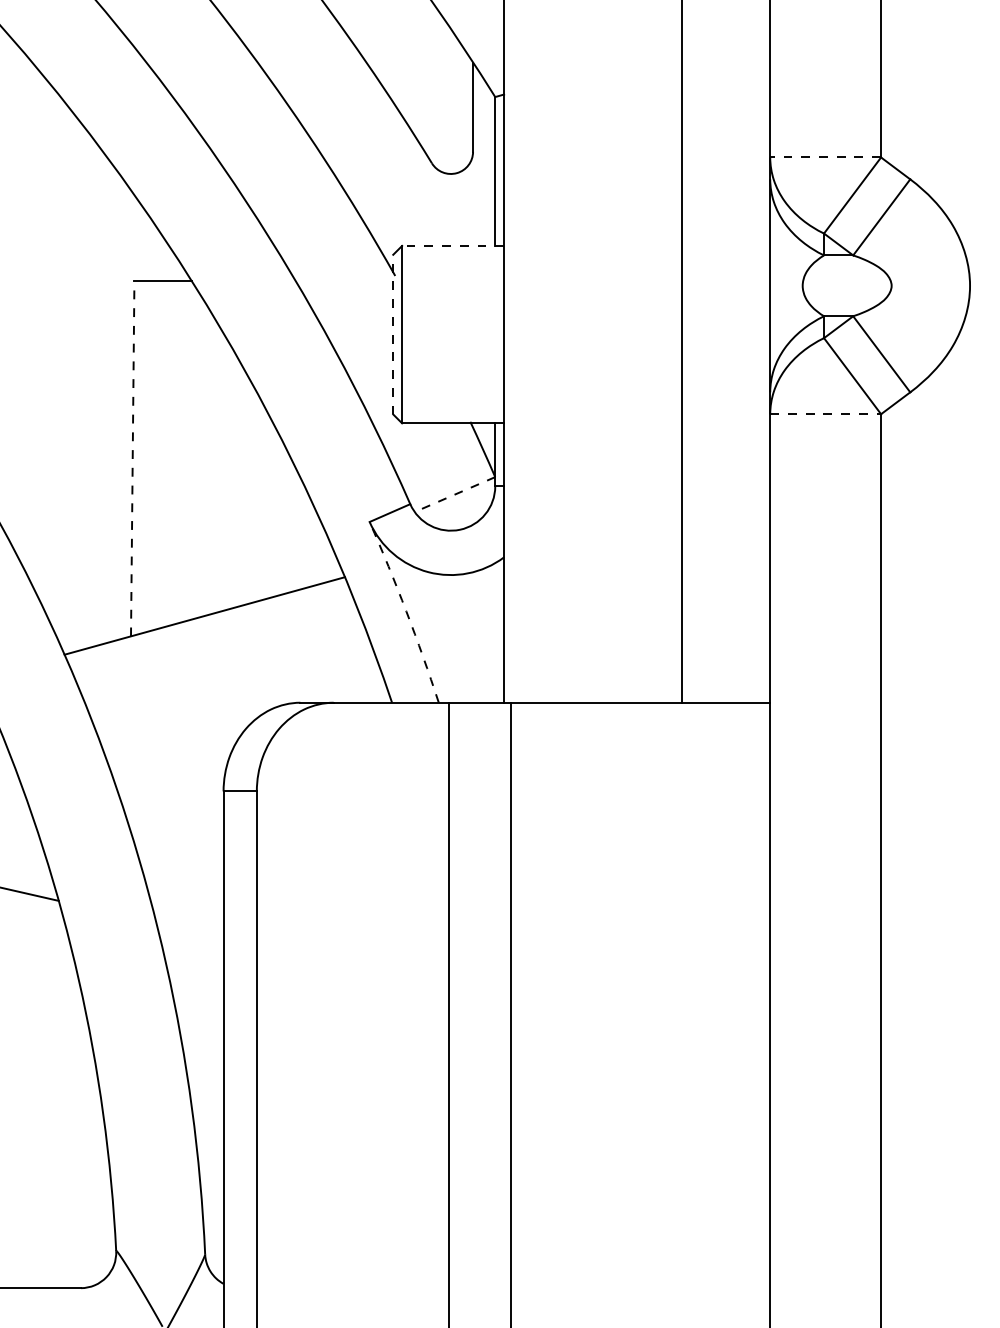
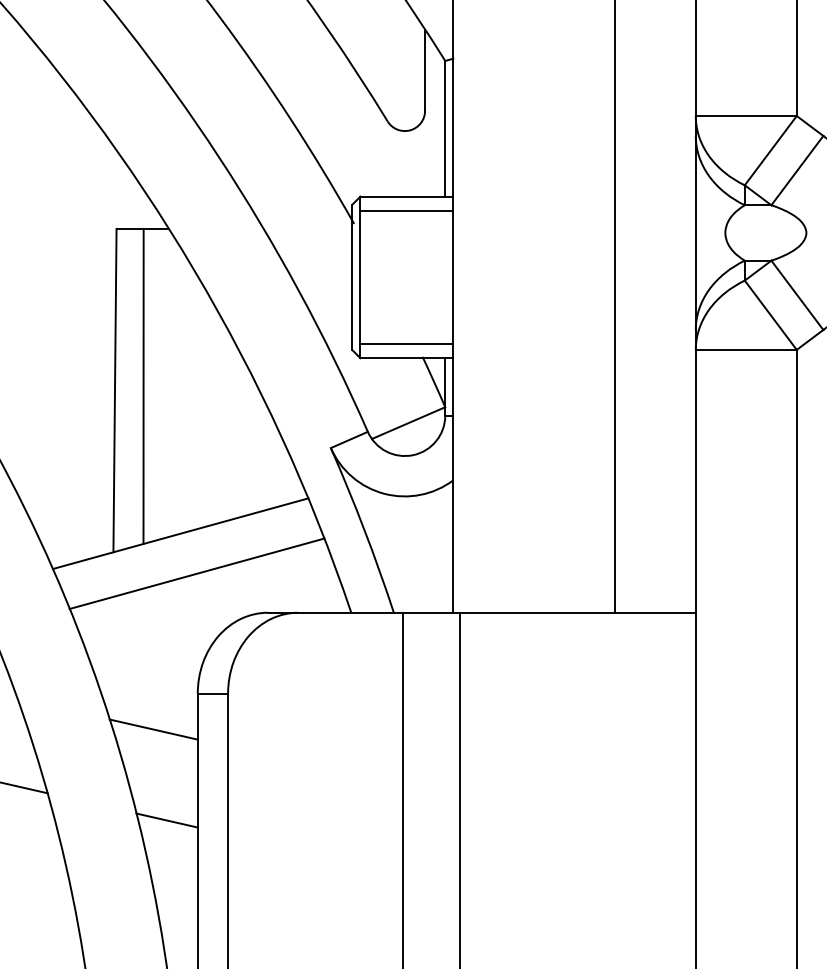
line: (825, 157) -> (746, 116), dashed -> solid
line: (452, 245) -> (406, 196), dashed -> solid
line: (453, 261) -> (407, 210), added
line: (393, 334) -> (352, 277), dashed -> solid
line: (453, 407) -> (407, 343), added
line: (826, 414) -> (747, 350), dashed -> solid
line: (164, 454) -> (143, 386), added
line: (132, 458) -> (114, 390), dashed -> solid
line: (455, 494) -> (409, 423), dashed -> solid
arc: (406, 611) -> (364, 529), dashed -> solid
line: (222, 659) -> (196, 573), added
line: (174, 830) -> (153, 729), added
line: (189, 930) -> (166, 820), added

